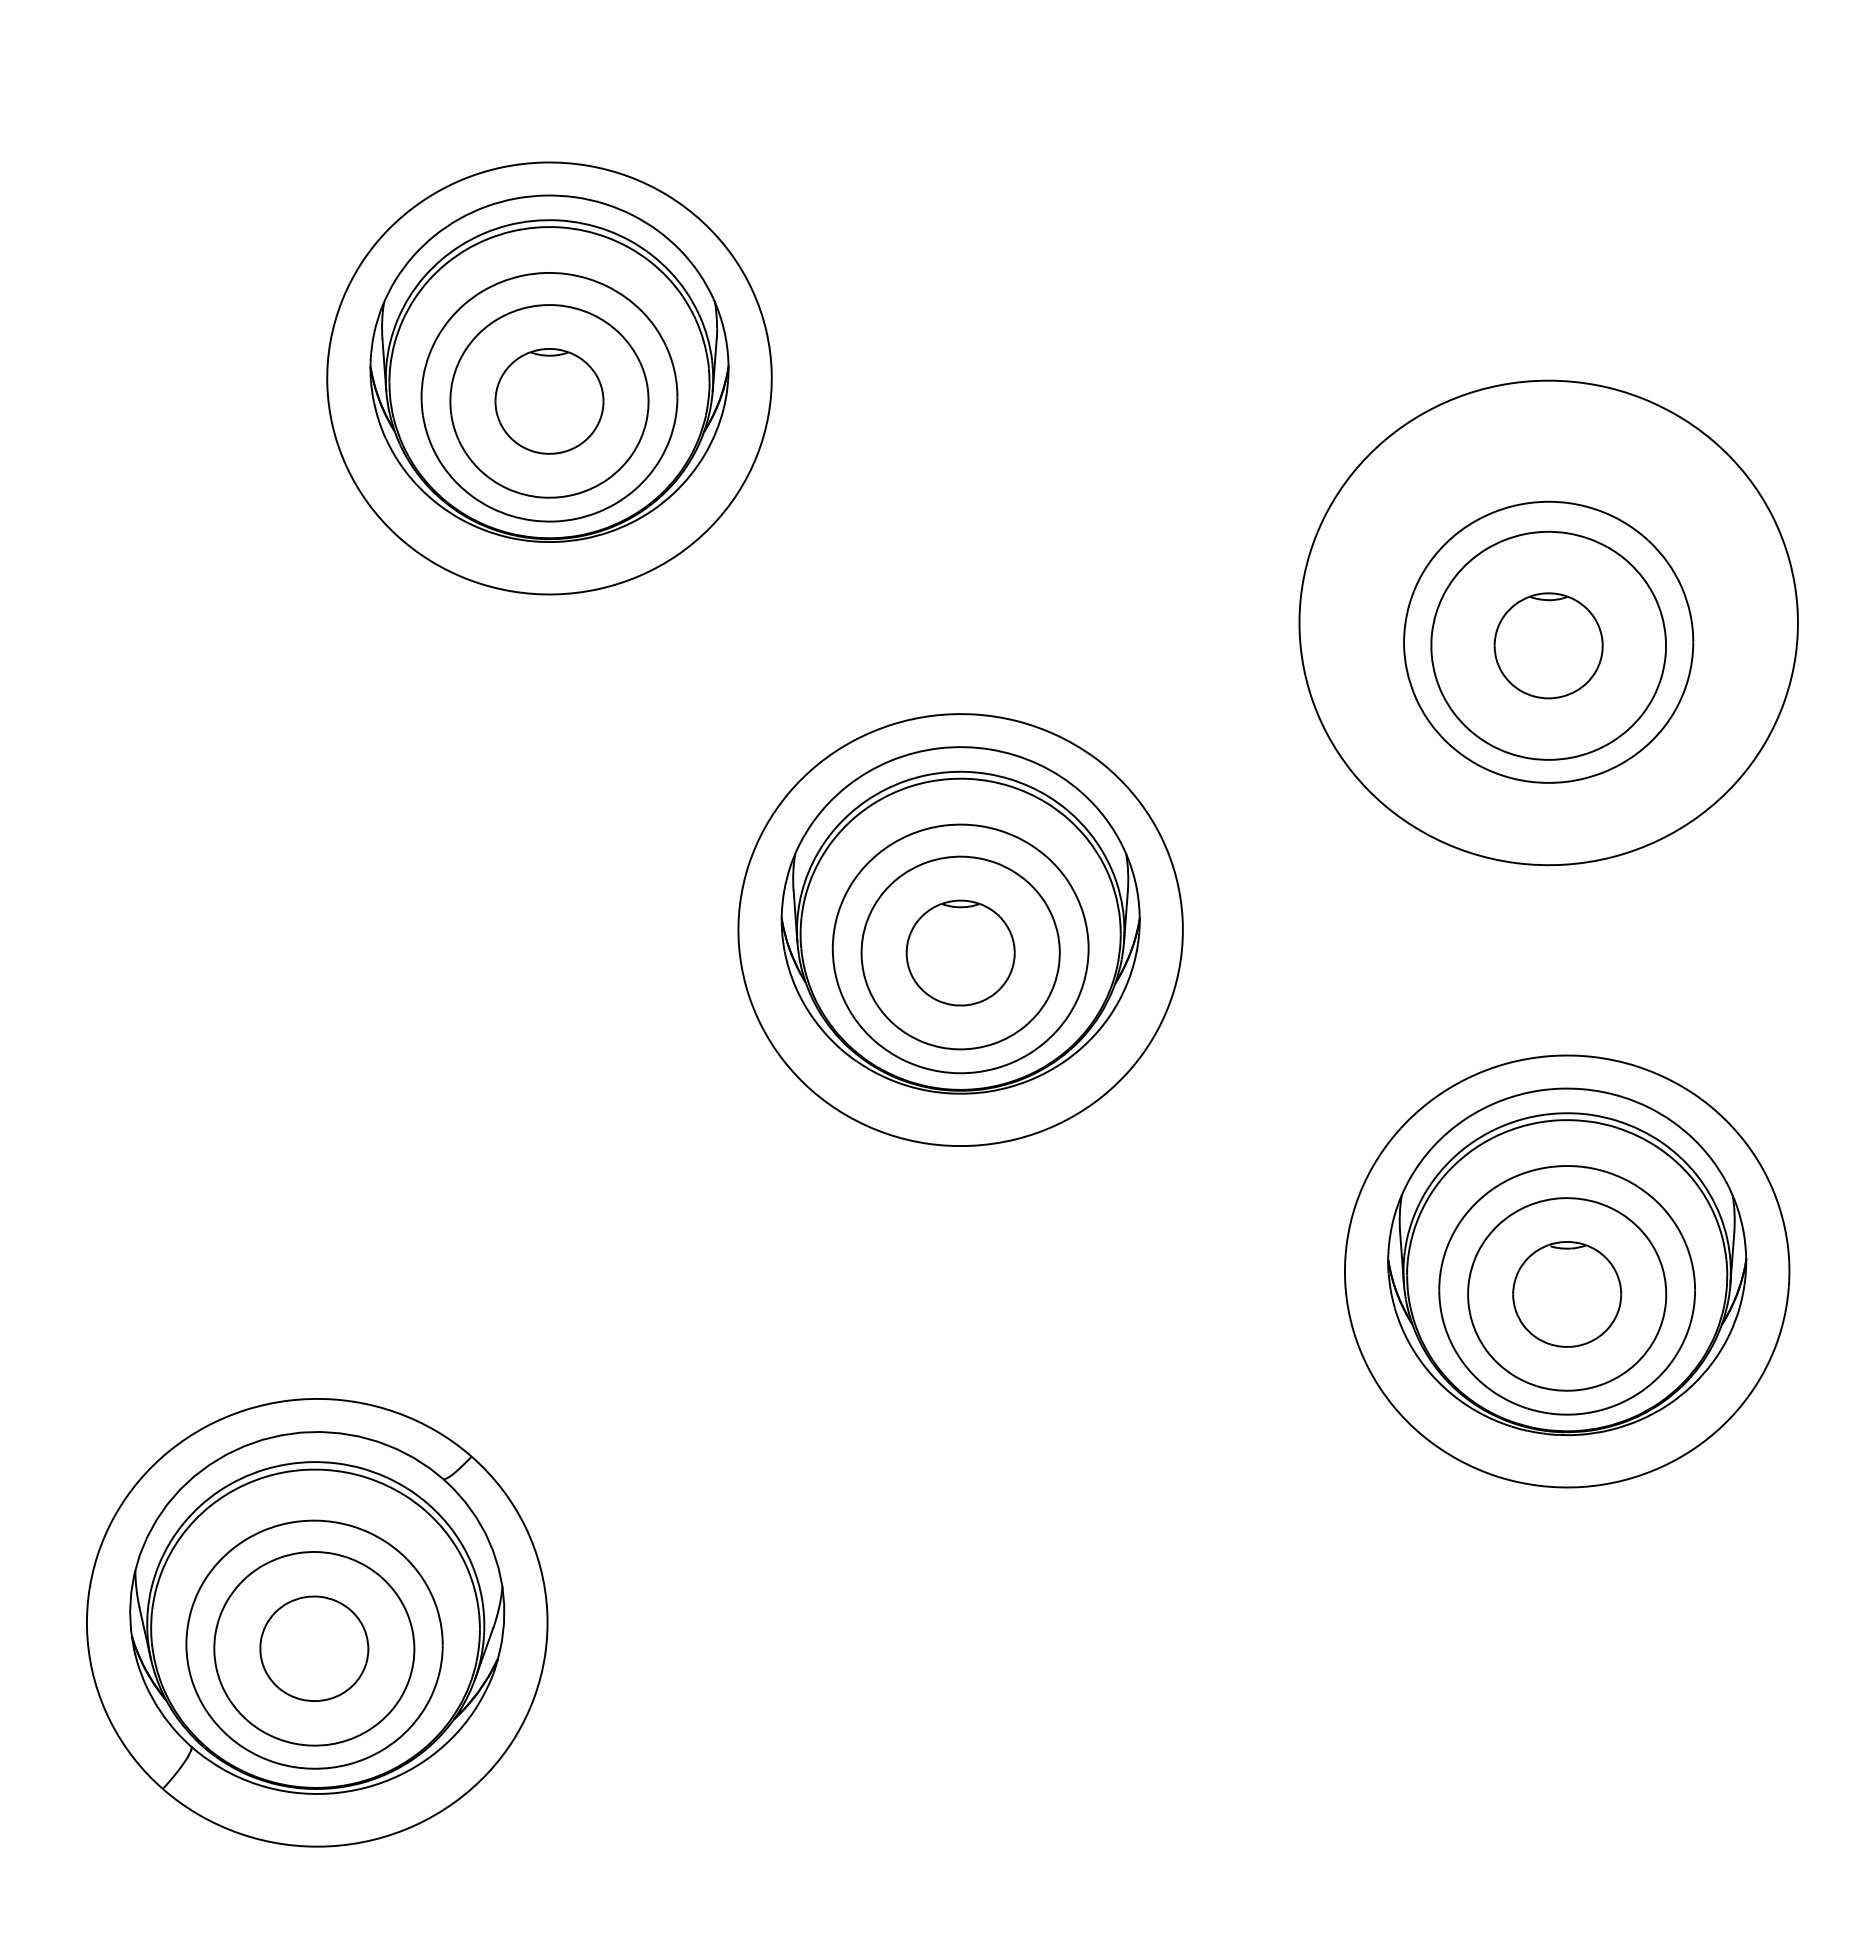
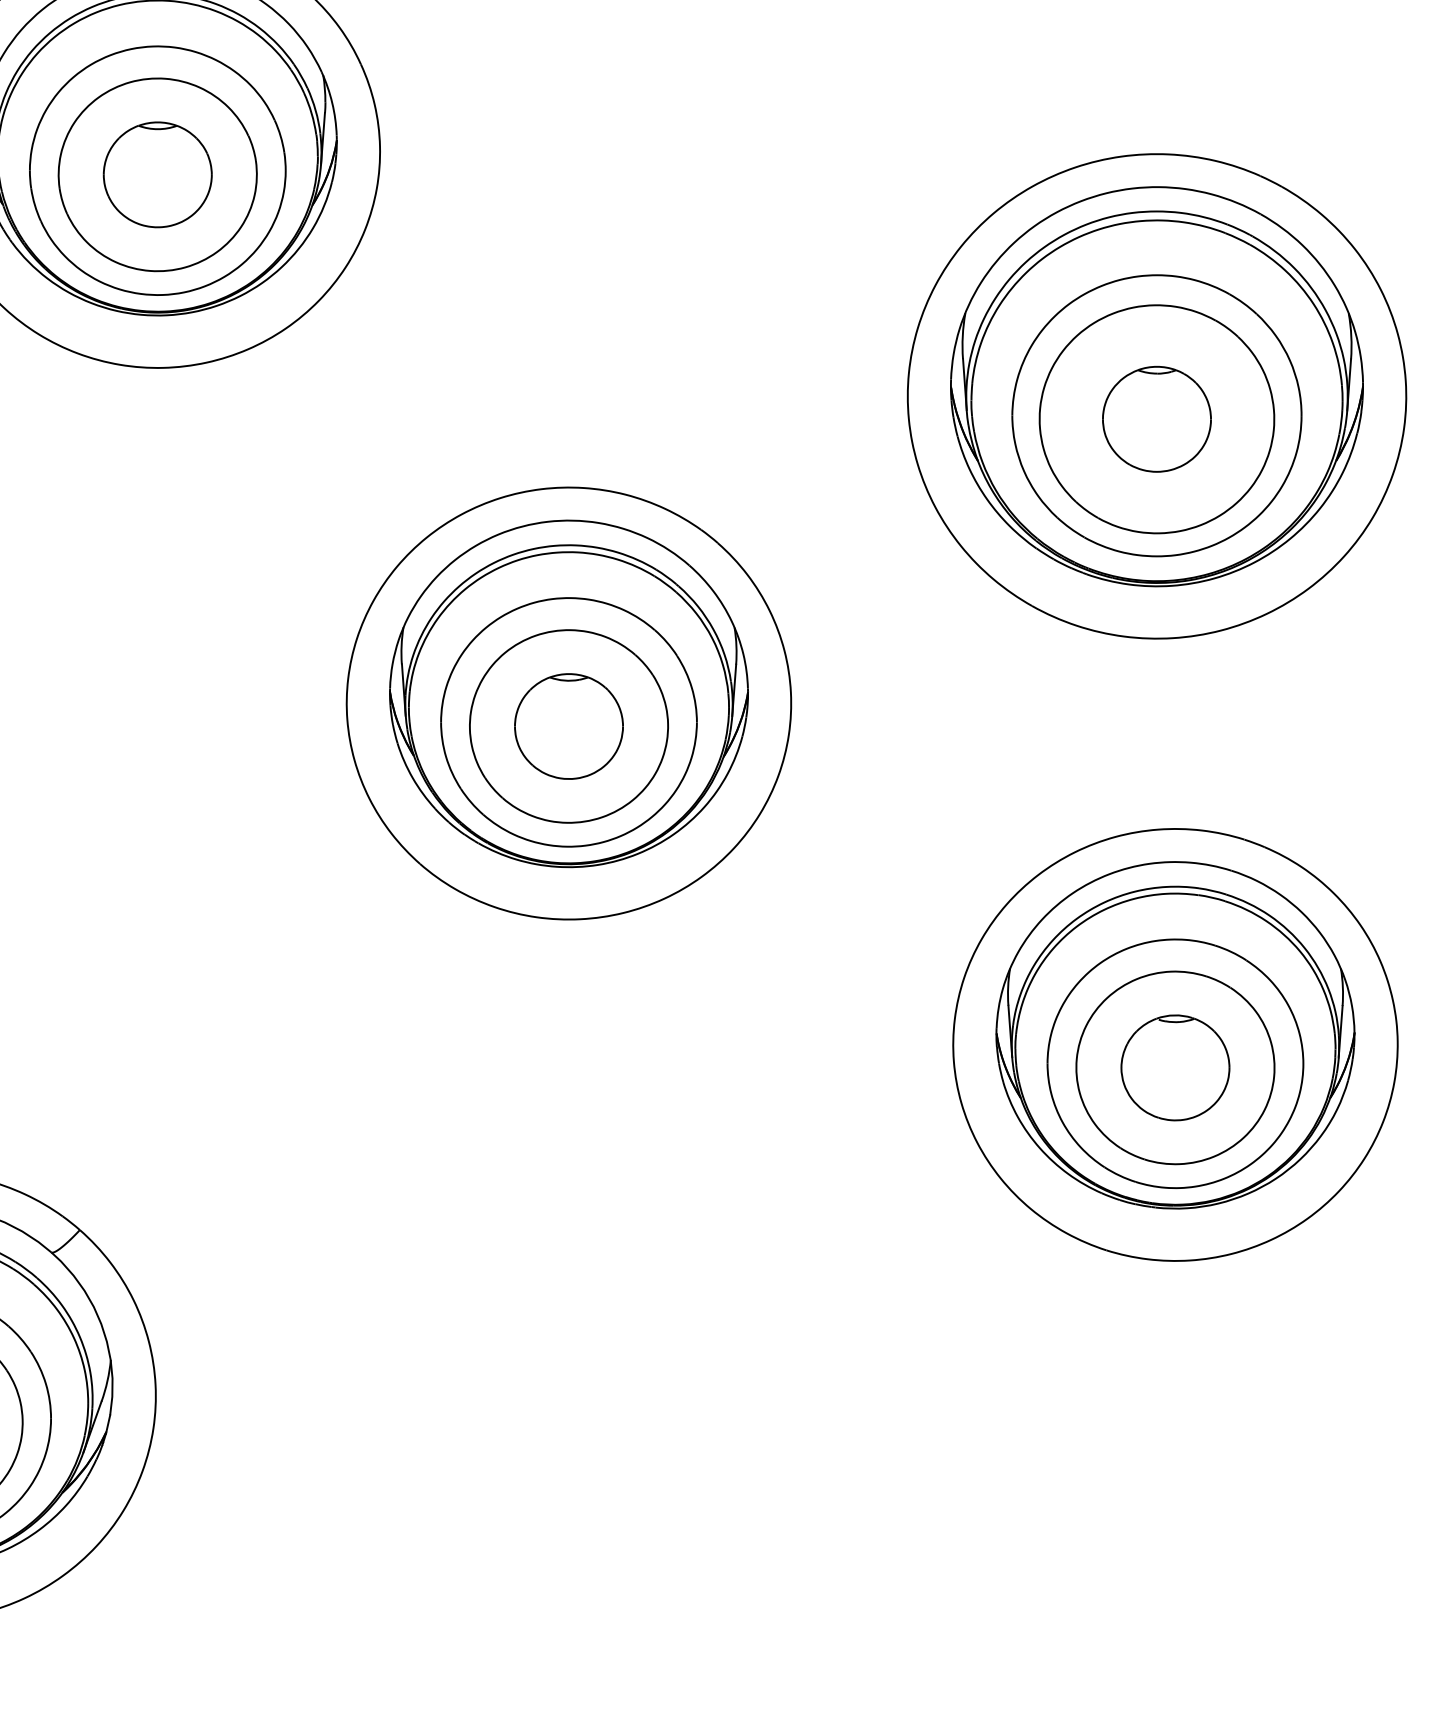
part: (1548, 612) -> (1156, 385), added

